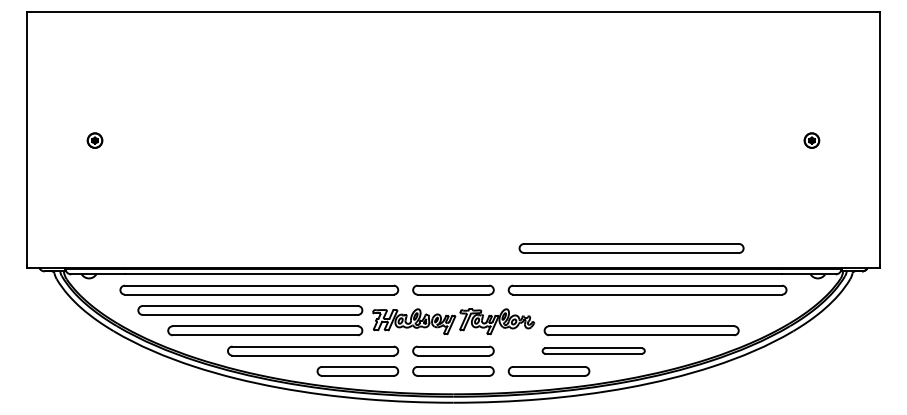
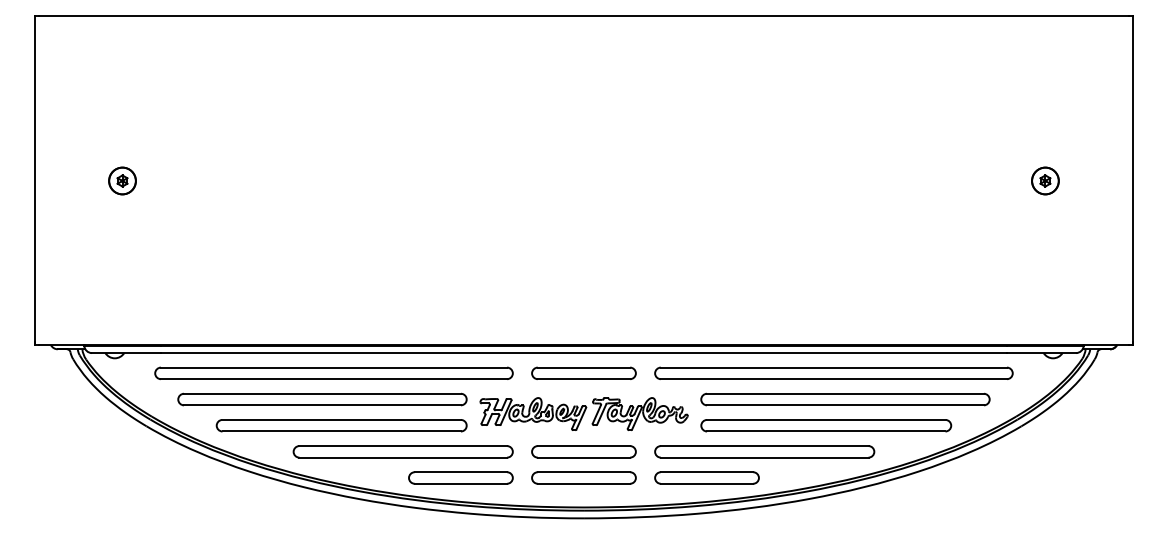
part: (94, 140) -> (121, 180), size x1.43
part: (811, 140) -> (1044, 180), size x1.43
part: (631, 248) -> (845, 399), moved
part: (593, 350) -> (764, 451), size x1.67

